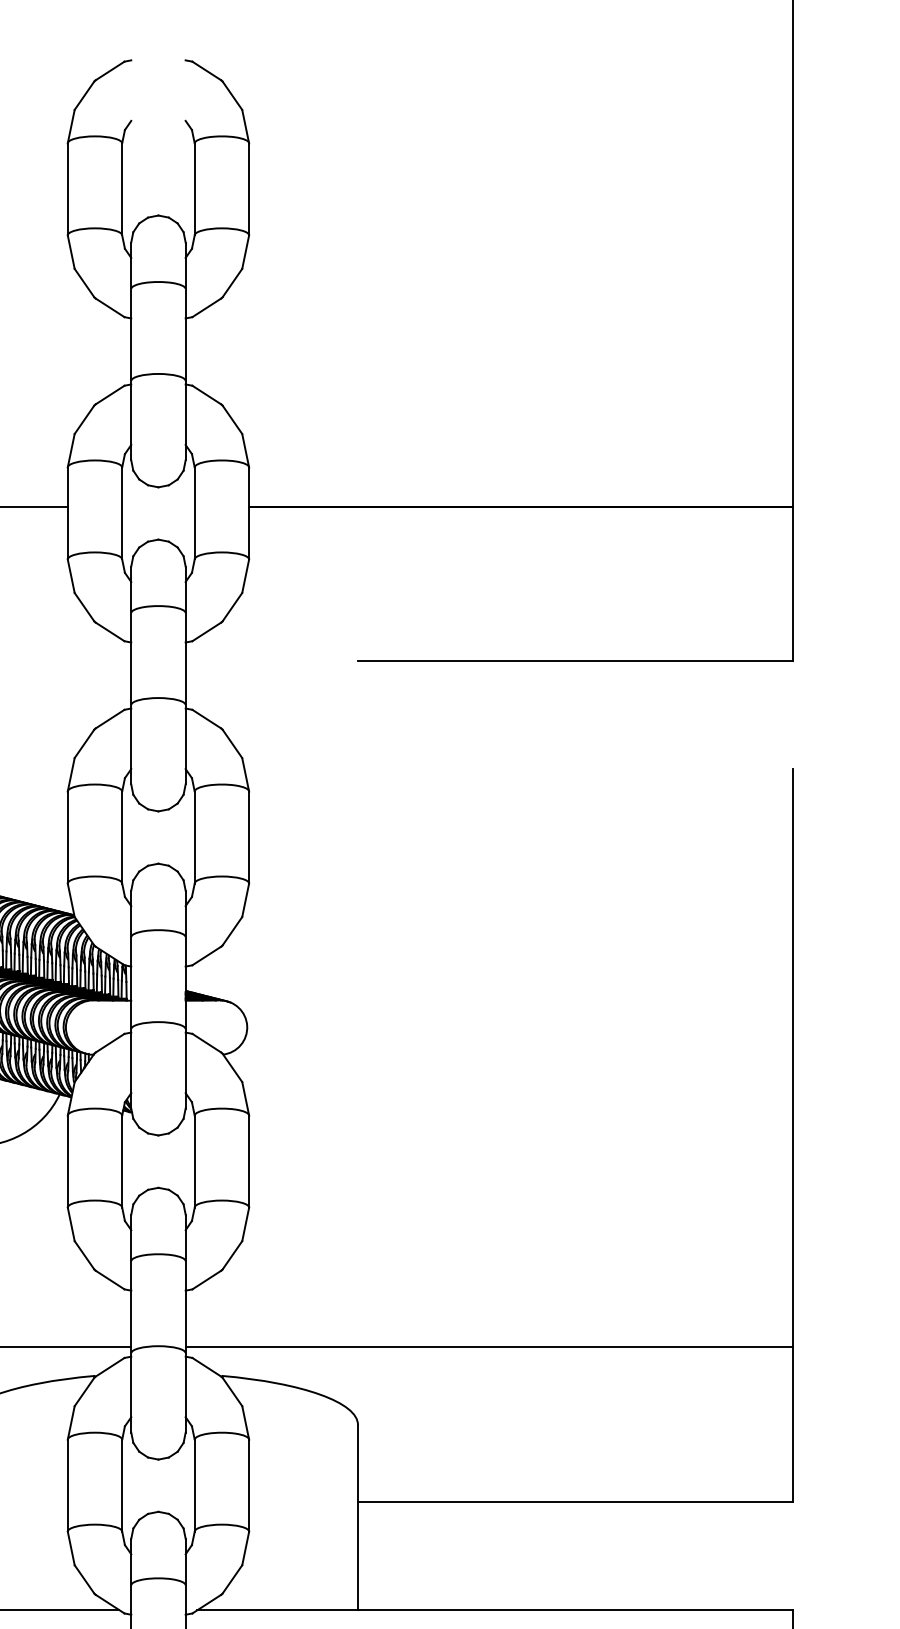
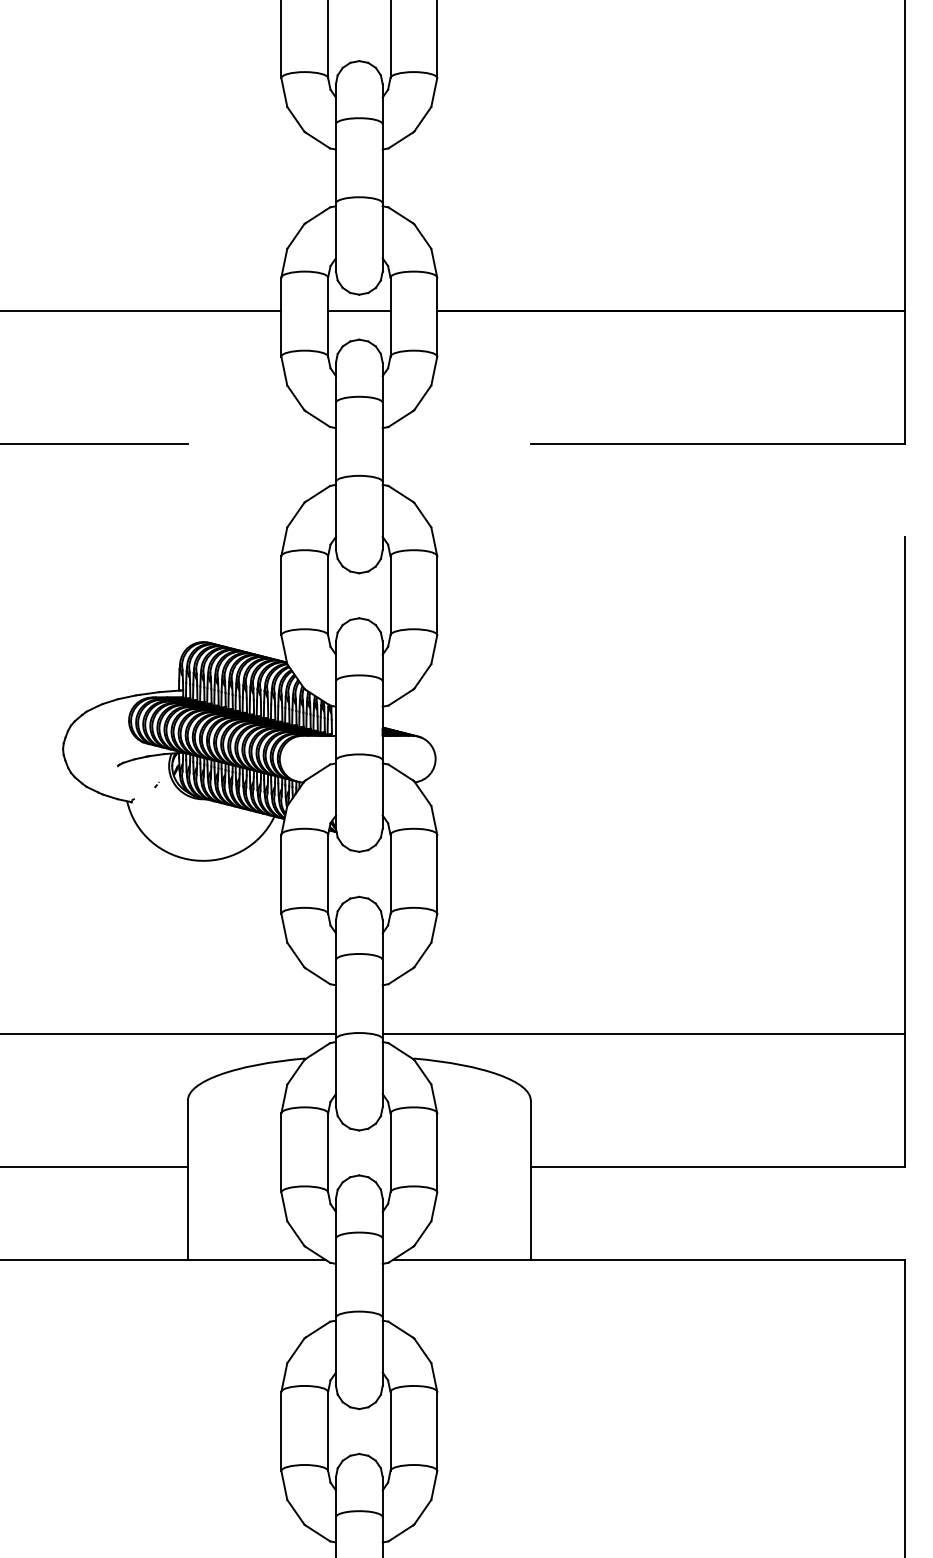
line: (158, 506) -> (359, 311), added

